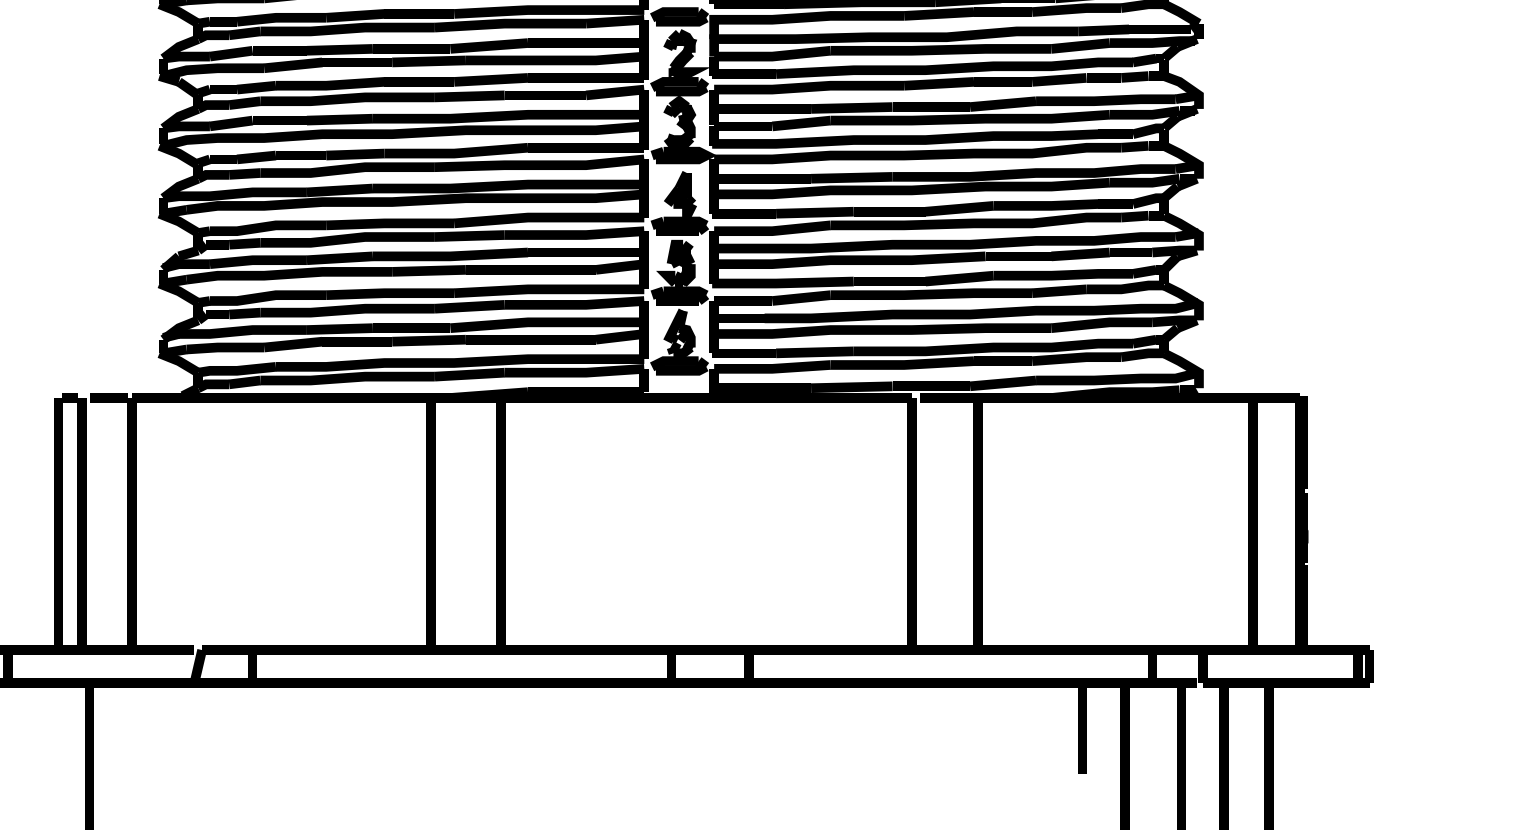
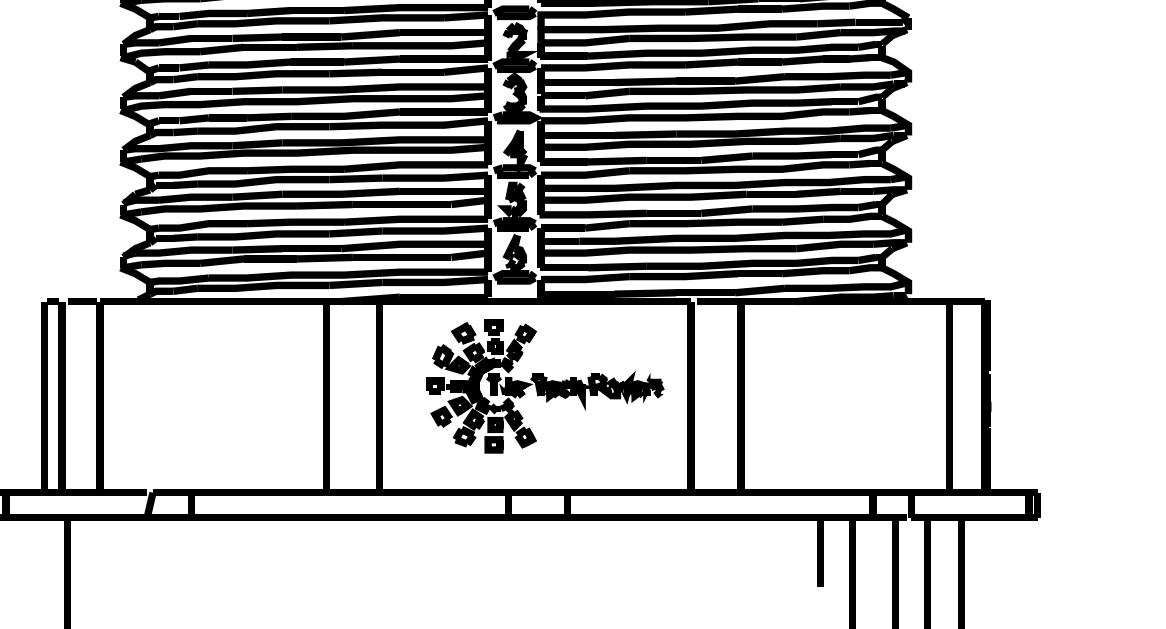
part: (720, 510) -> (545, 386), added

